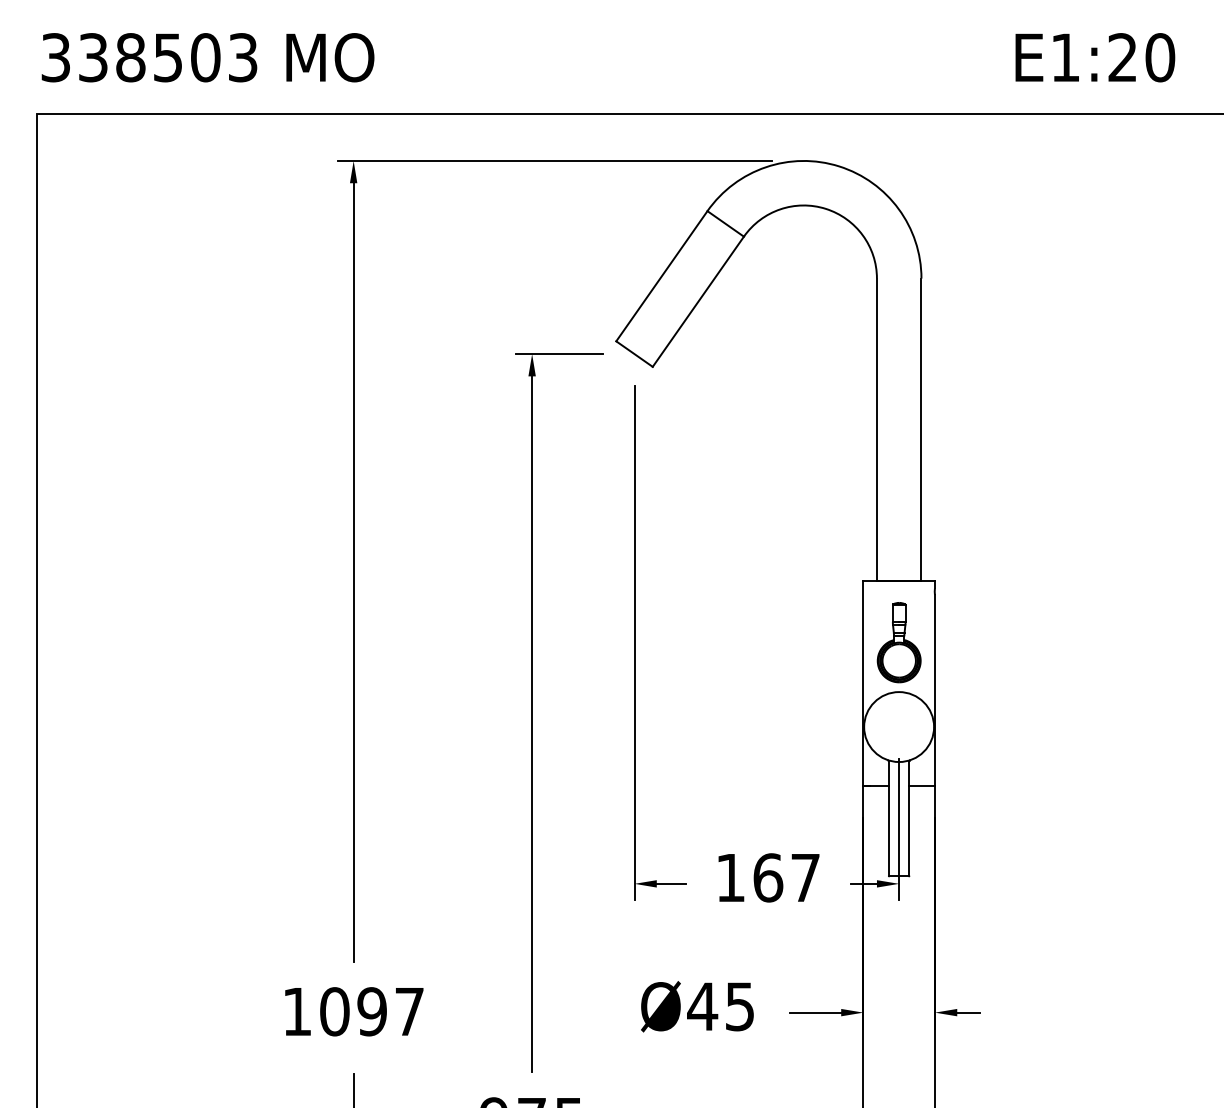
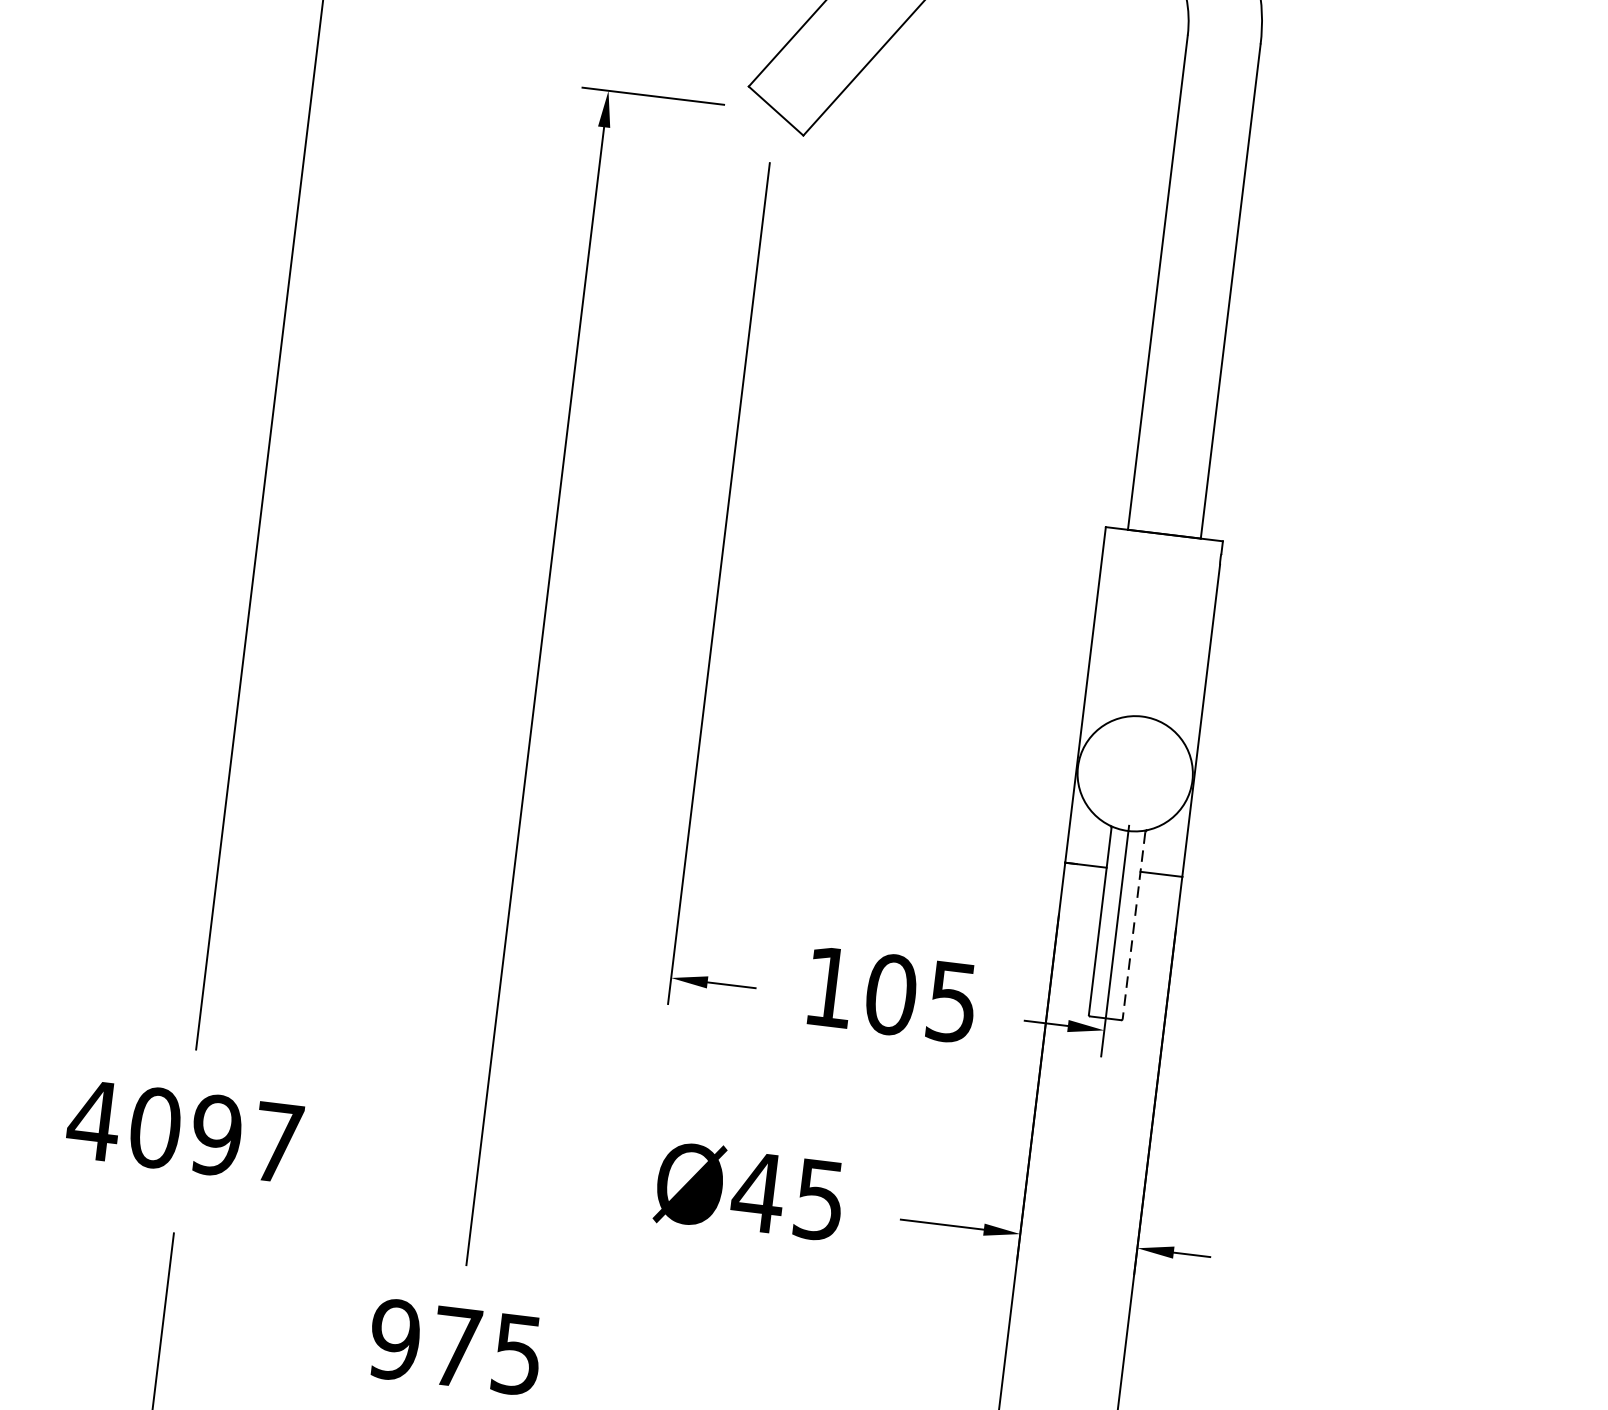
part: (898, 642) -> (1150, 635), removed
line: (909, 819) -> (1133, 927), solid -> dashed
text: (786, 877) -> (921, 997), 167 -> 105
text: (296, 1011) -> (92, 1119), 1097 -> 4097

